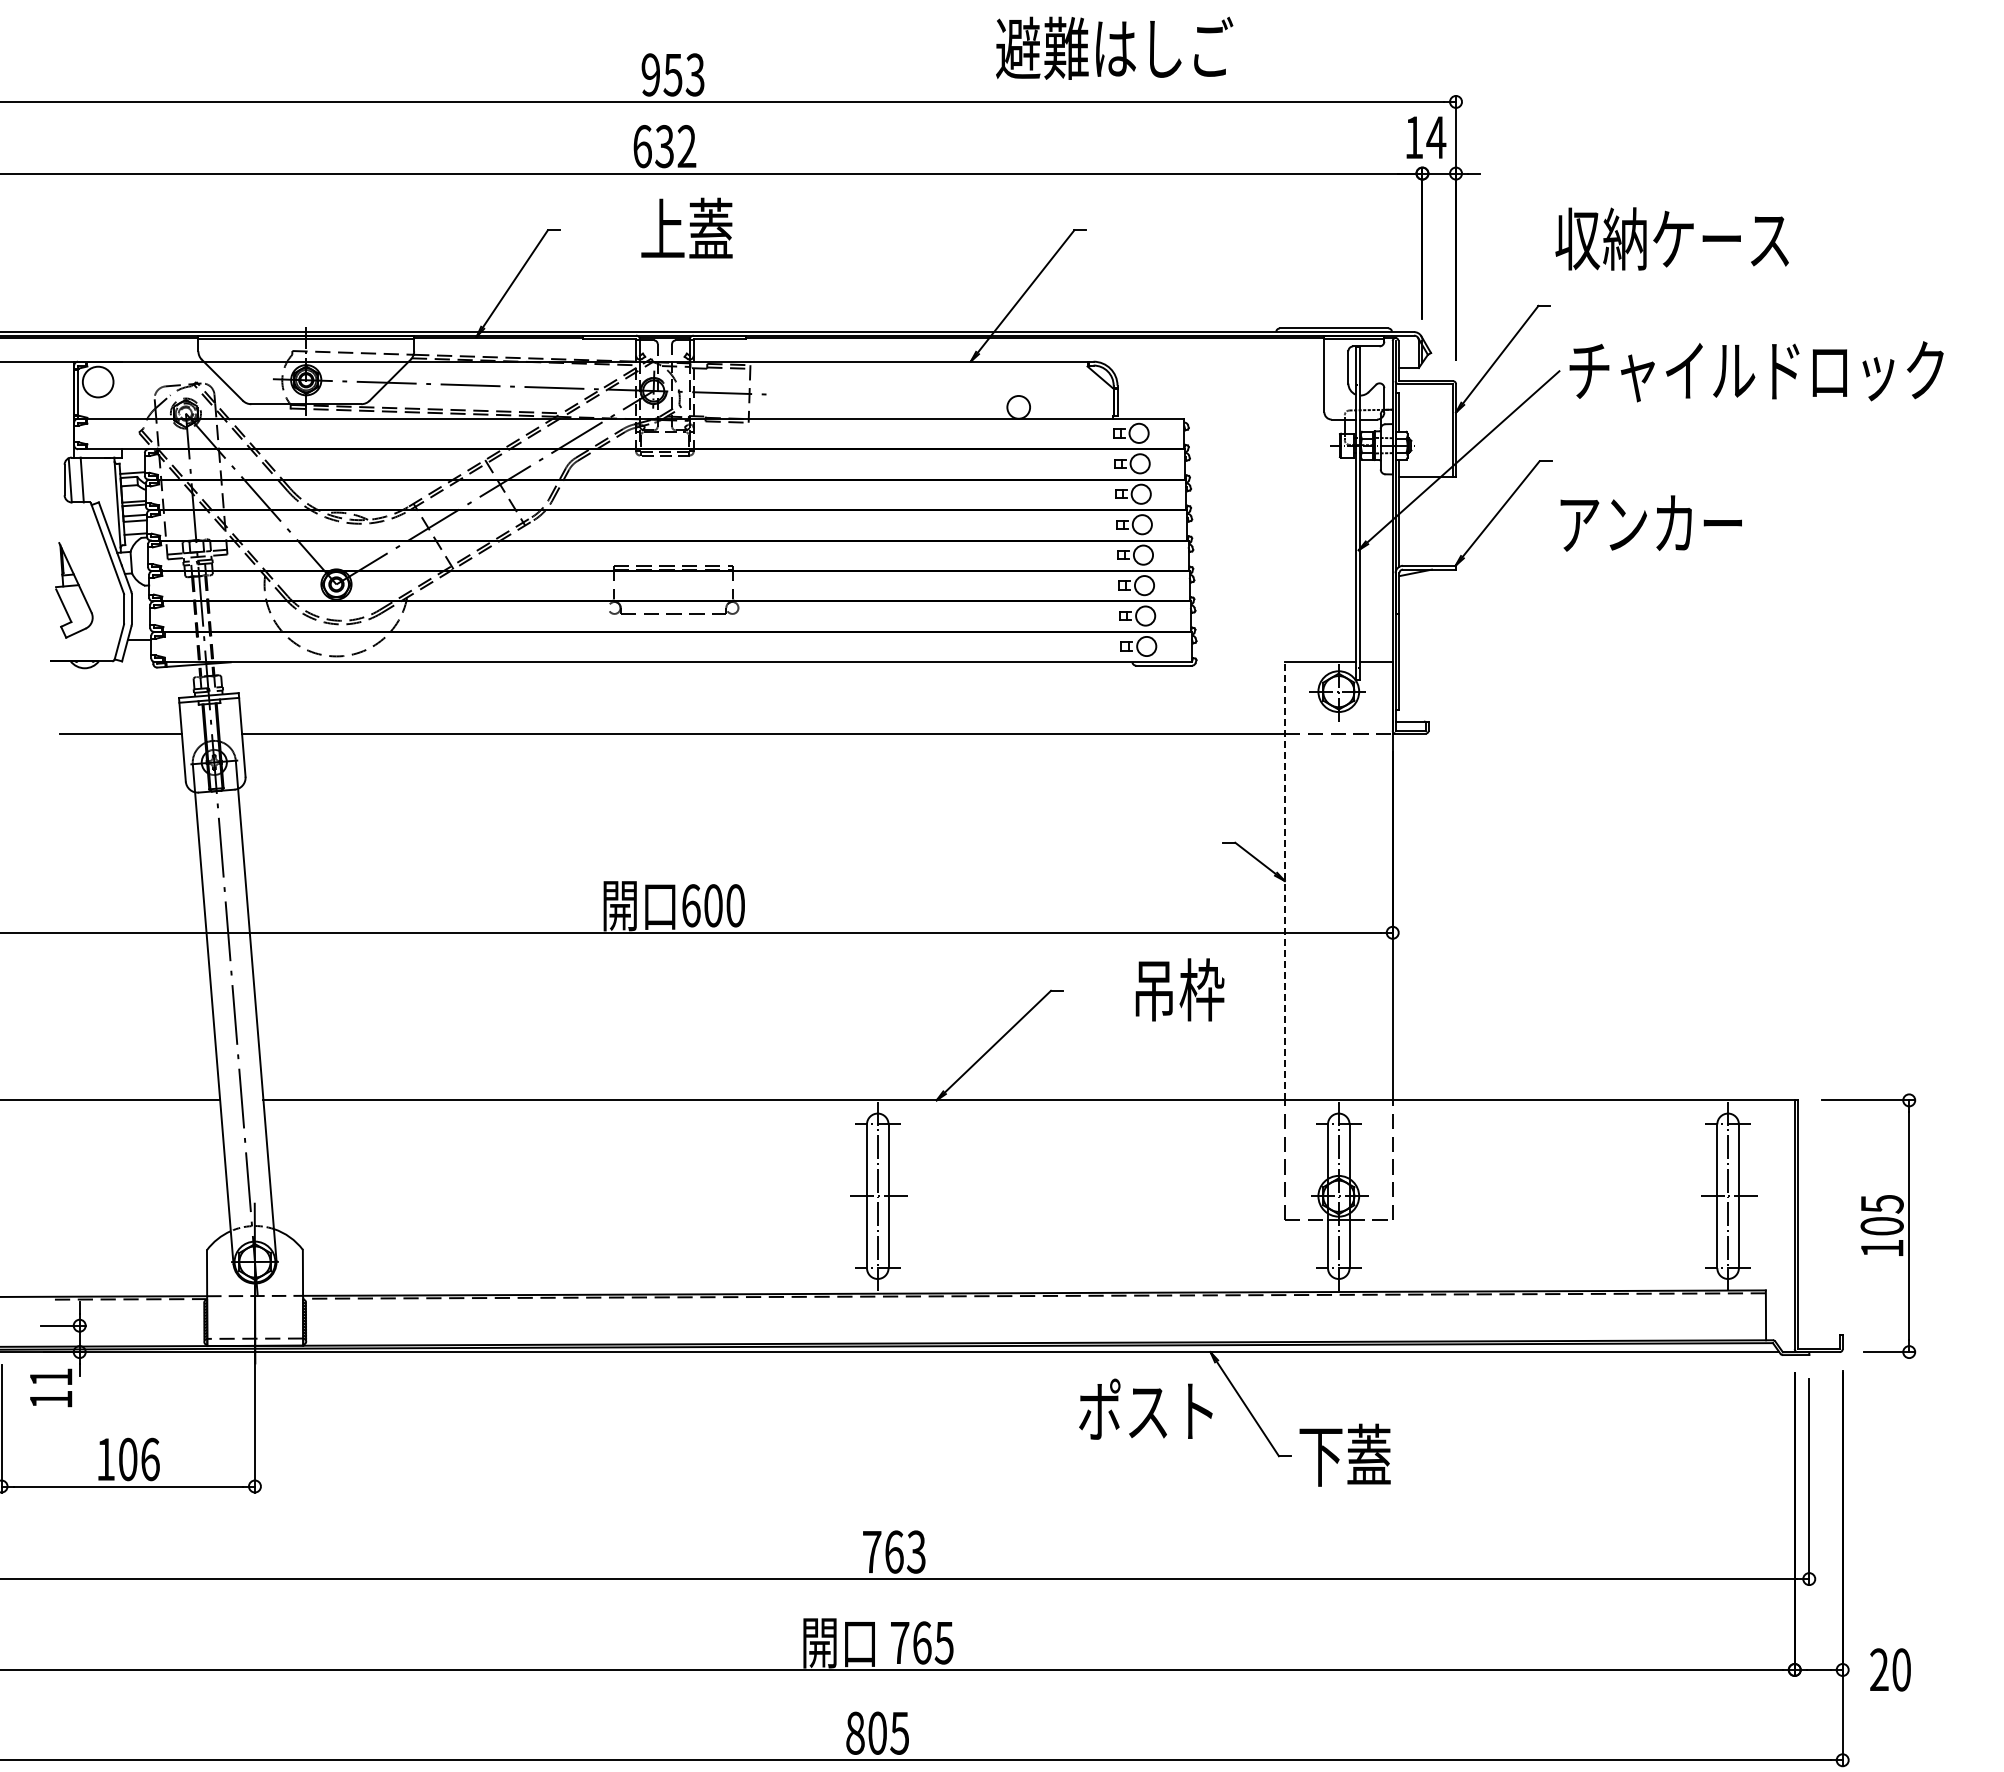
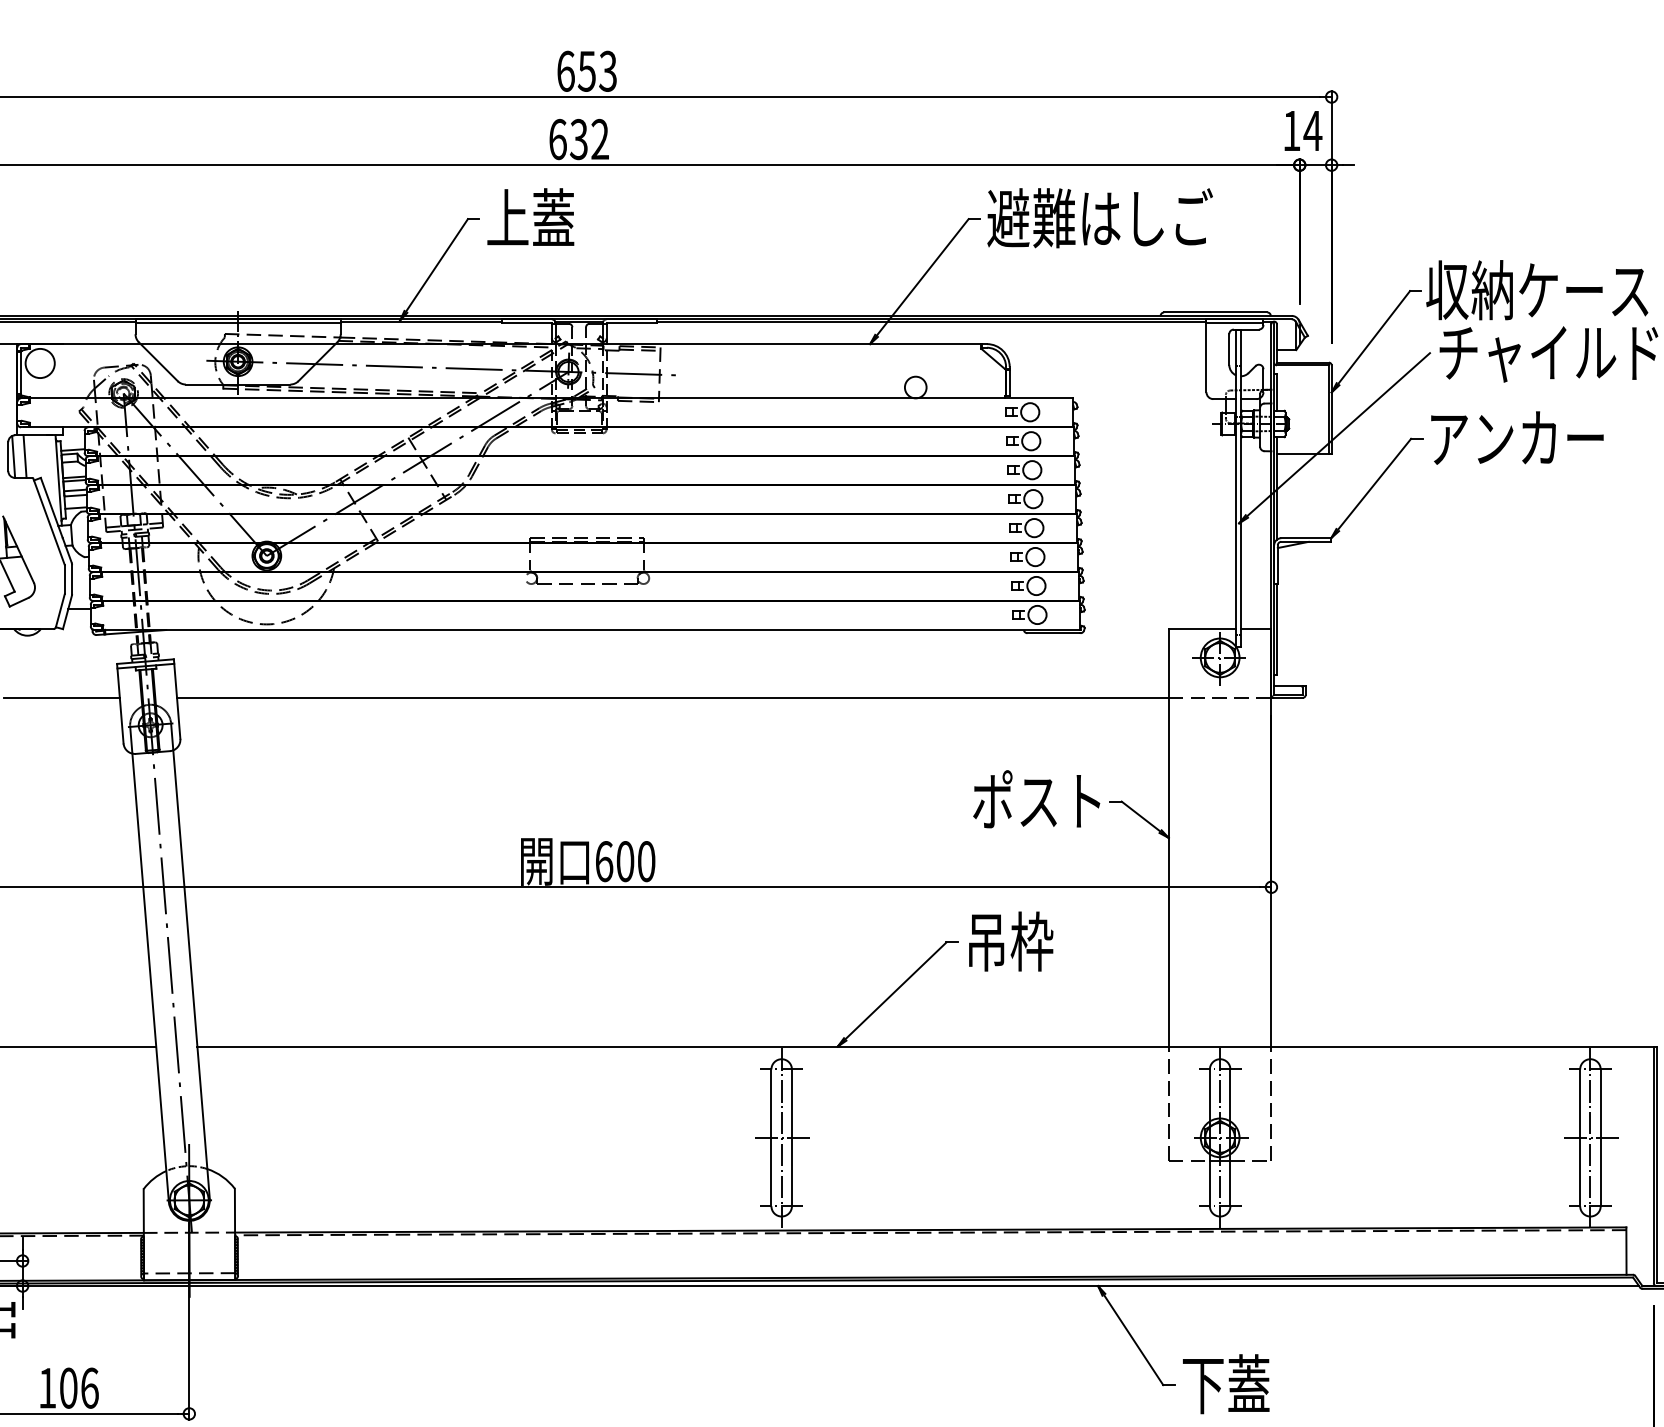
text: (1114, 47) -> (1100, 217), moved
text: (650, 74) -> (565, 70), 953 -> 653
text: (686, 227) -> (530, 216), moved
text: (1671, 238) -> (1536, 289), moved
text: (1650, 523) -> (1516, 438), moved
line: (1284, 880) -> (1168, 837), dashed -> solid
text: (1179, 989) -> (1010, 941), moved
text: (1145, 1408) -> (1036, 798), moved

